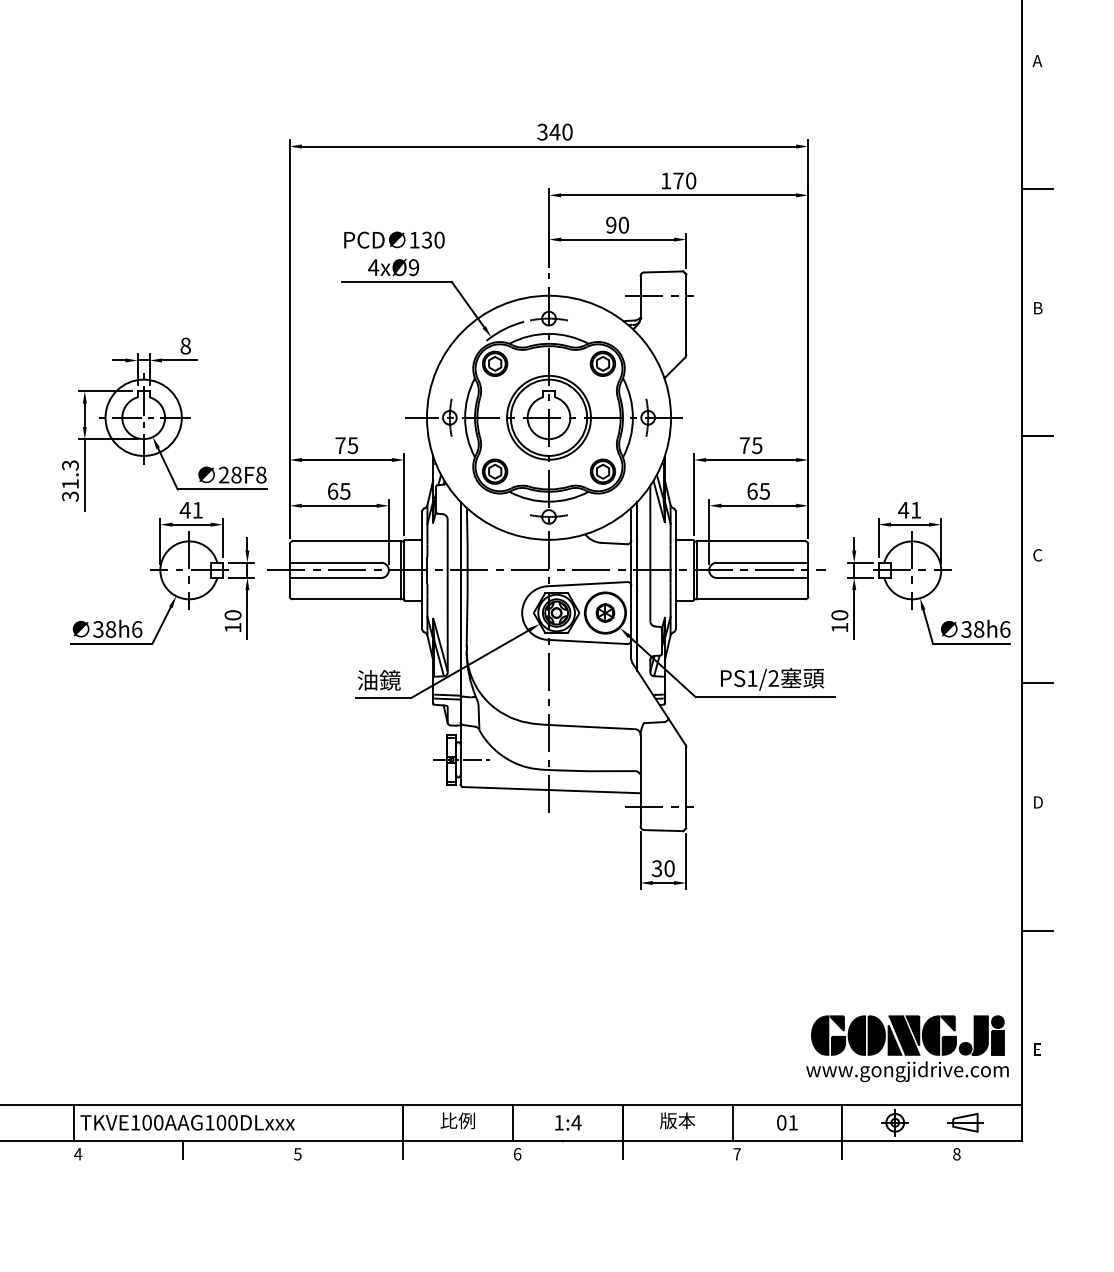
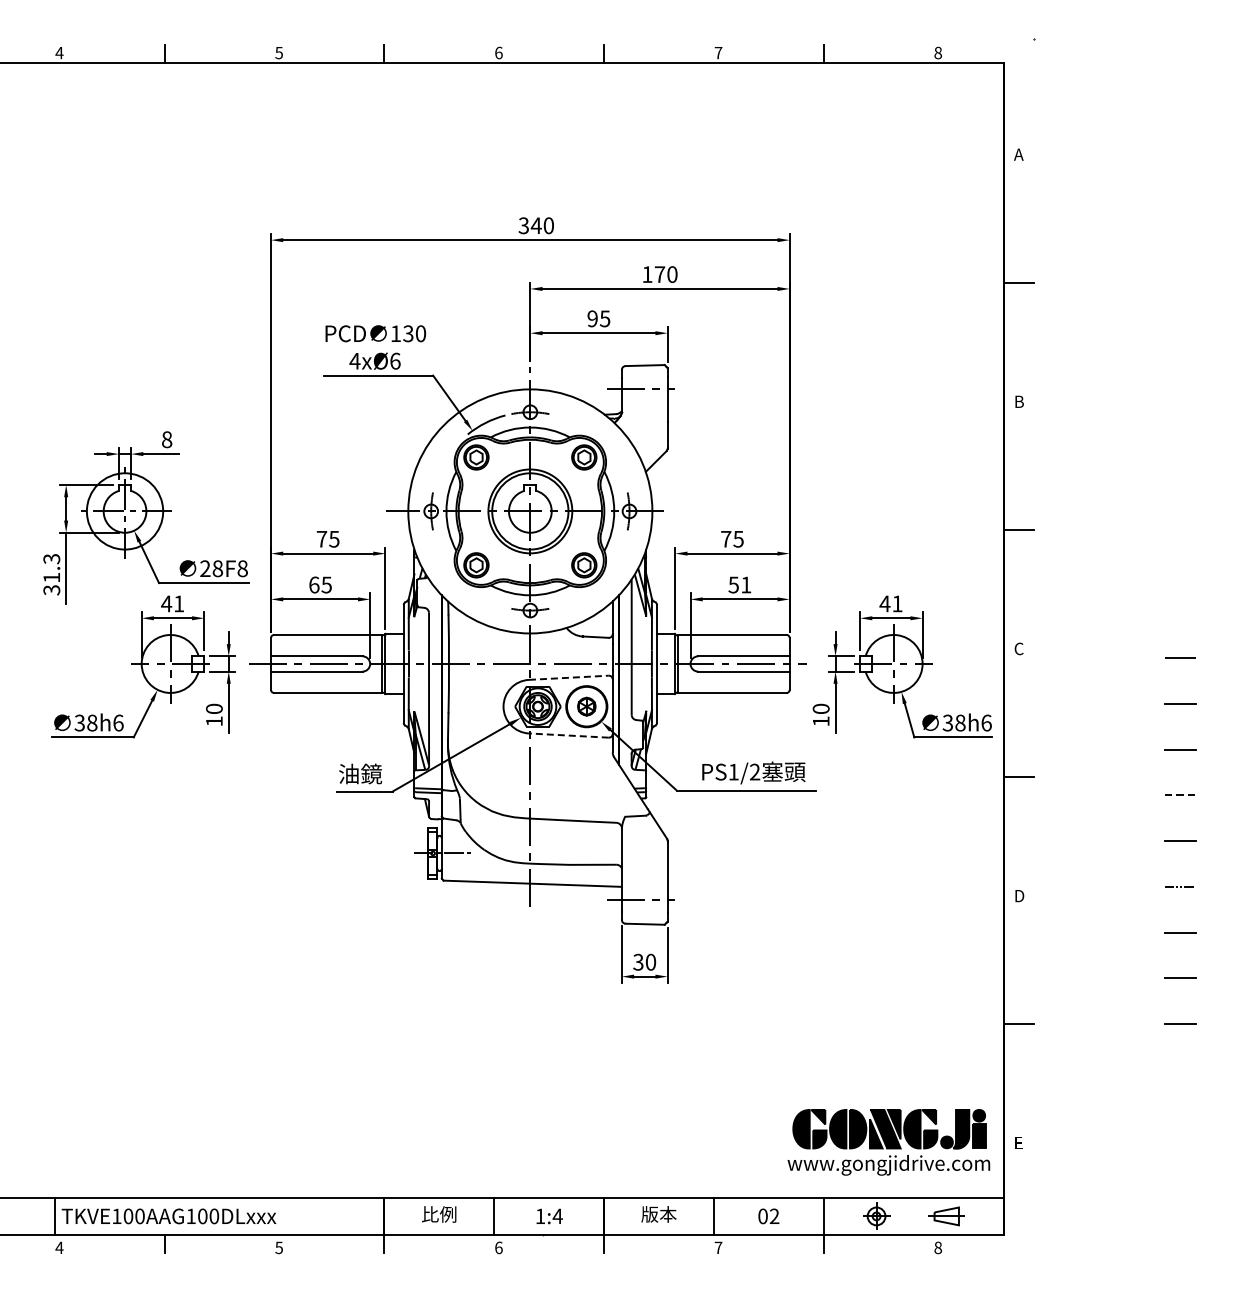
text: (623, 224) -> (604, 318), 90 -> 95
text: (414, 266) -> (395, 360), 4xØ9 -> 4xØ6
text: (758, 490) -> (739, 584), 65 -> 51
line: (587, 583) -> (568, 677), solid -> dashed
line: (587, 641) -> (568, 735), solid -> dashed
text: (793, 1121) -> (774, 1215), 01 -> 02

